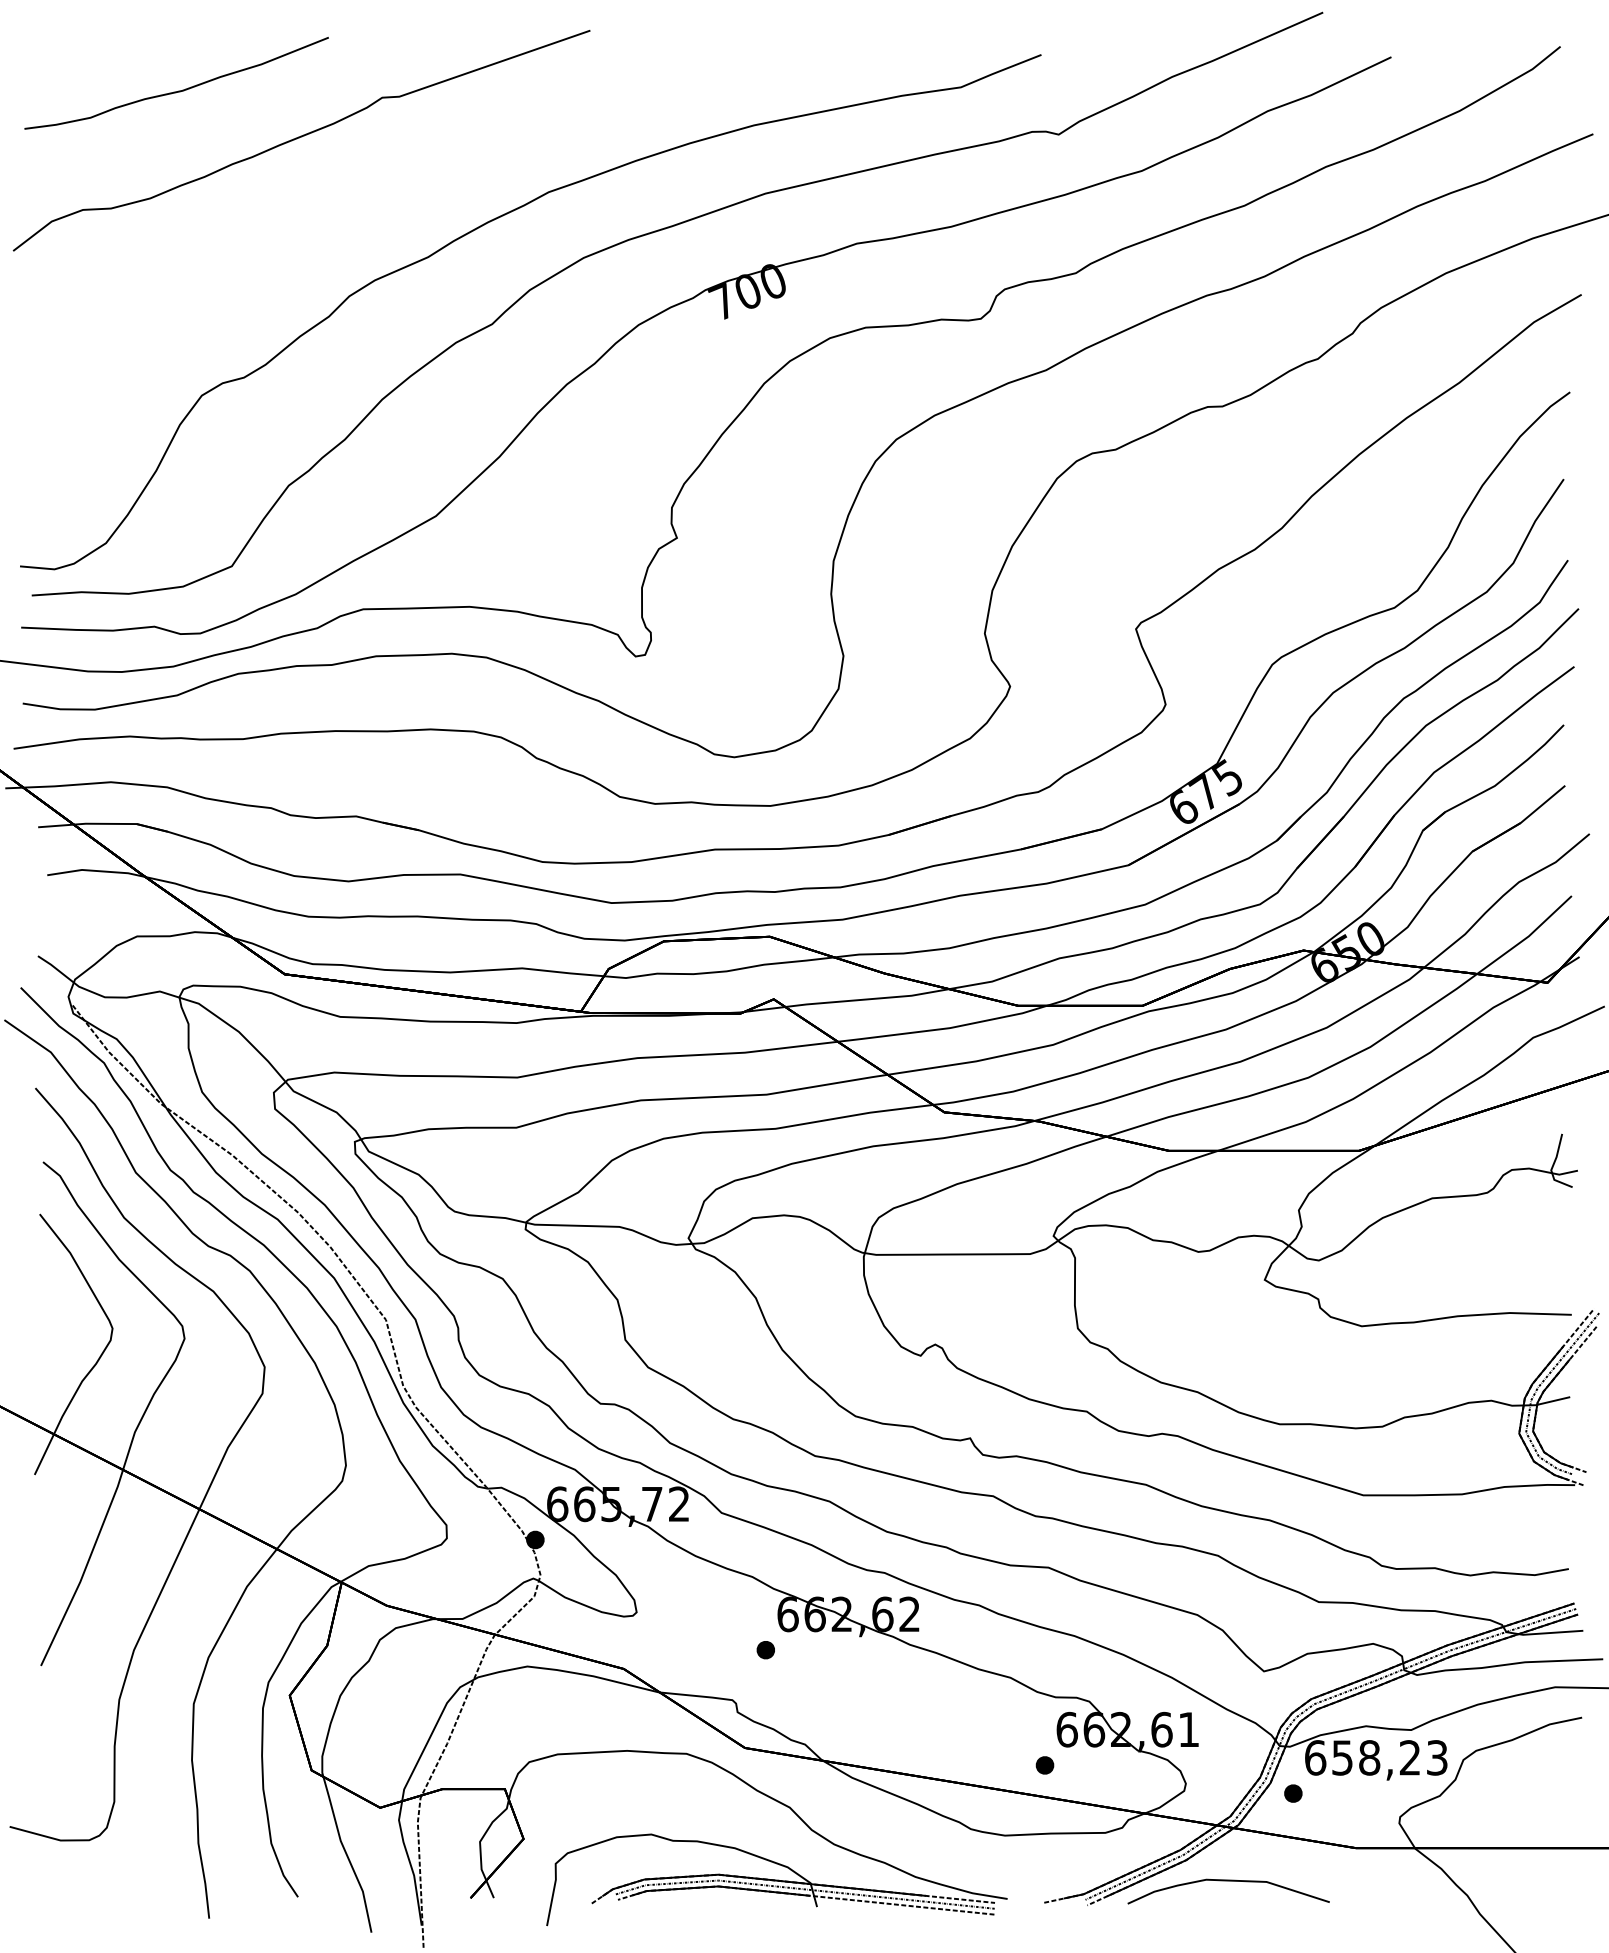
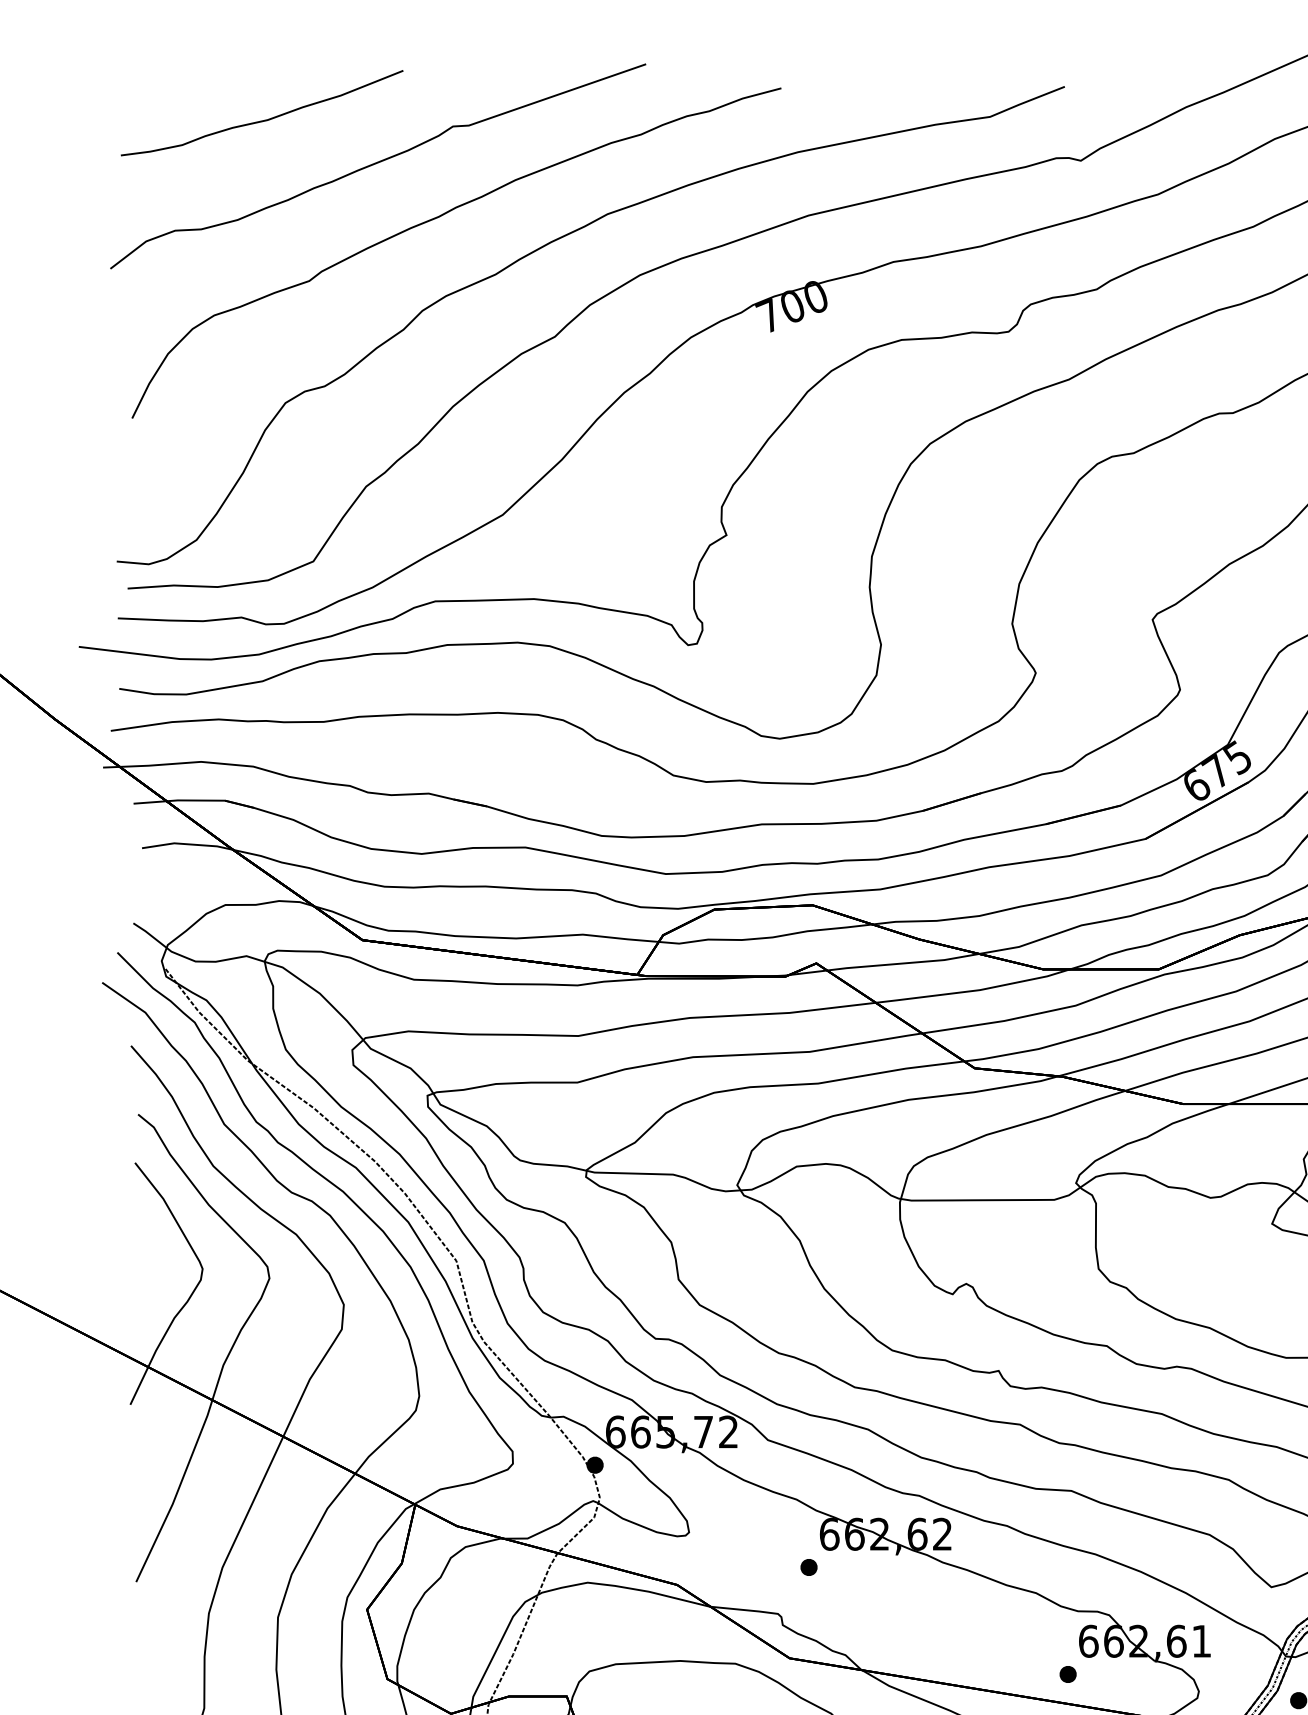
part: (368, 195) -> (440, 217), added

